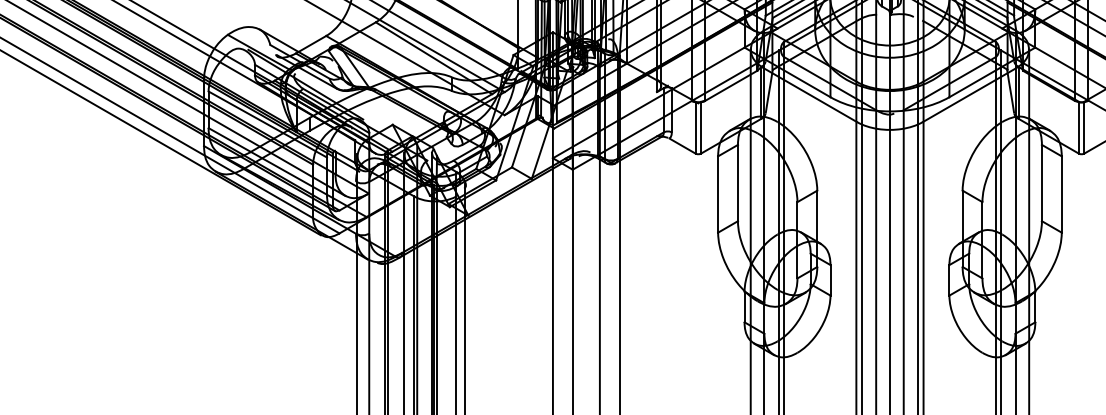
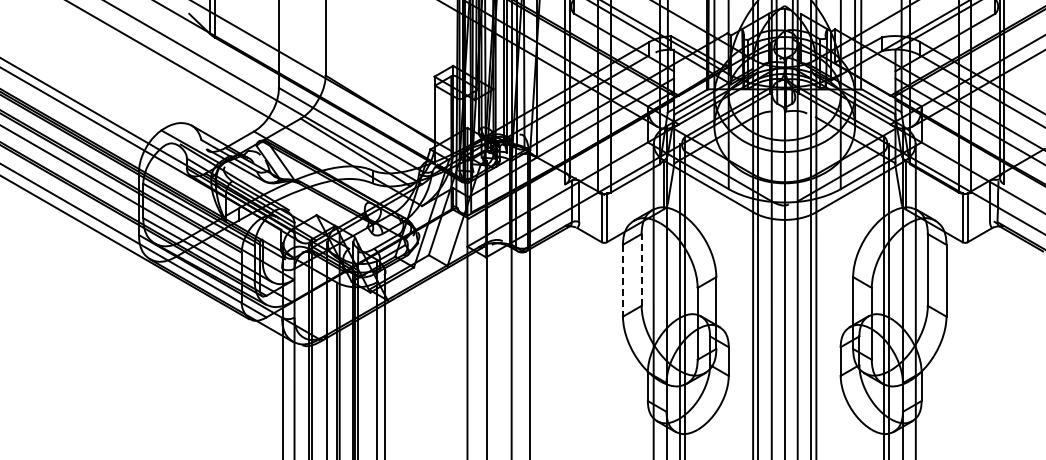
line: (737, 182) -> (641, 269), solid -> dashed
line: (717, 194) -> (622, 280), solid -> dashed

